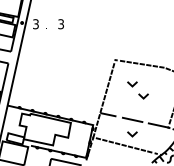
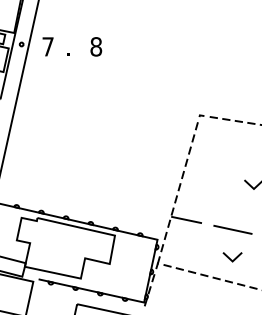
text: (35, 24) -> (47, 47), 3 -> 7
text: (61, 24) -> (96, 47), 3 -> 8
line: (131, 84) -> (230, 162), removed

